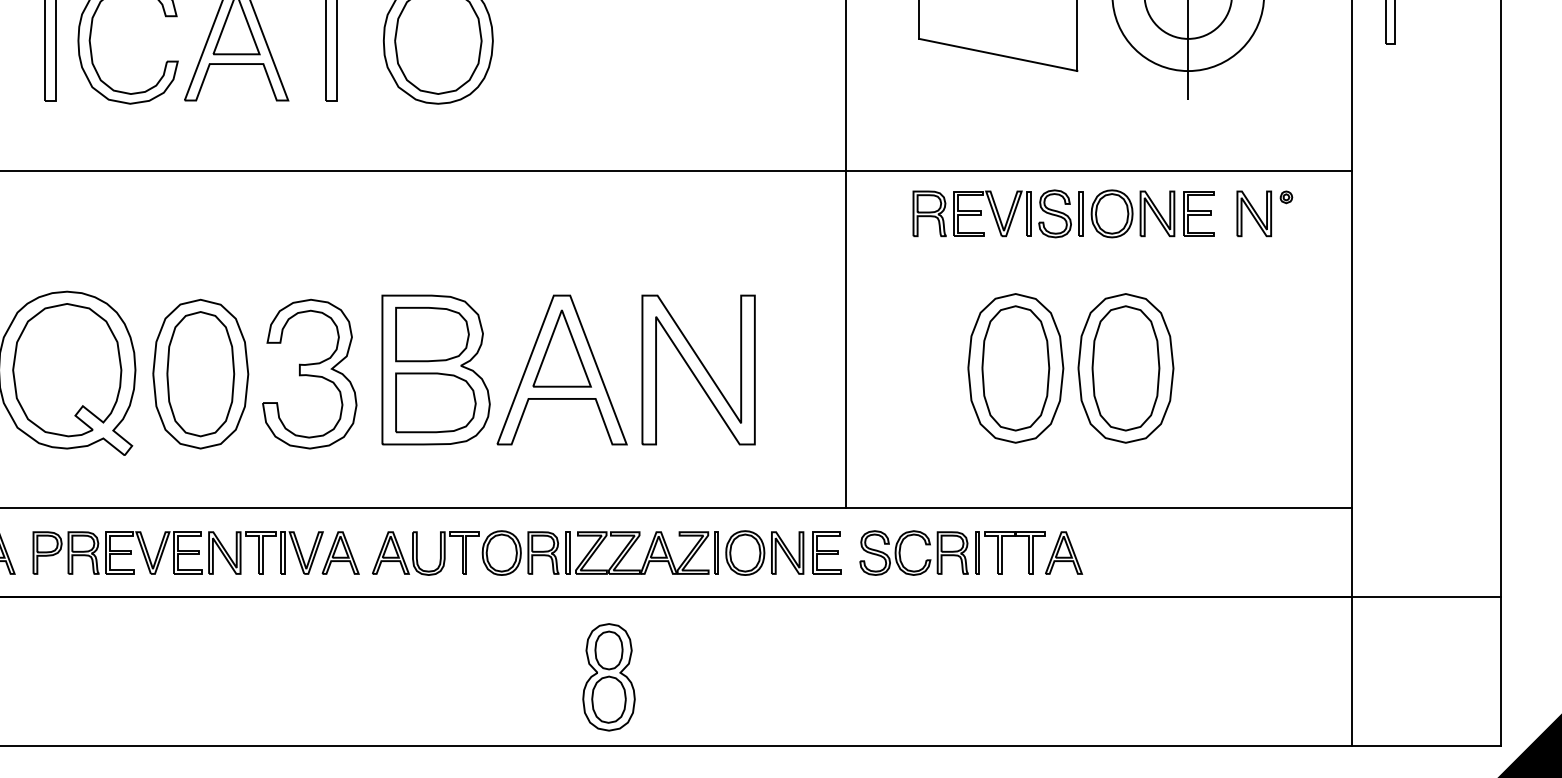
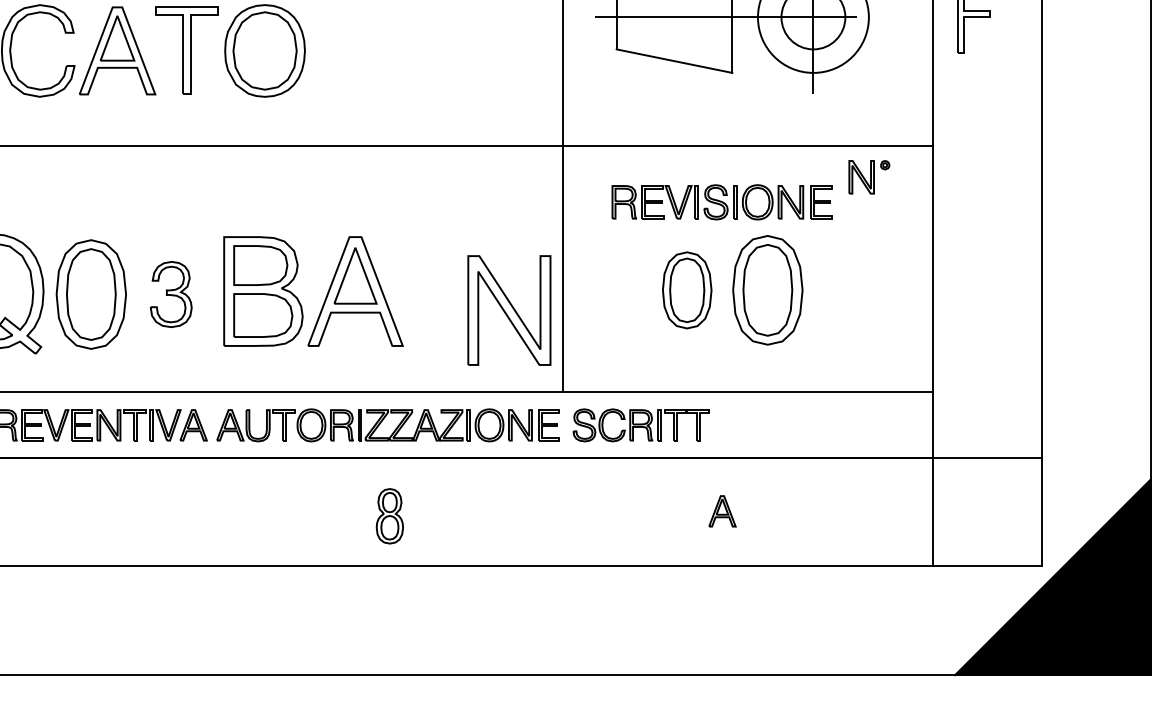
part: (1062, 214) -> (721, 202), moved
part: (1014, 368) -> (686, 290), size x0.7
part: (698, 369) -> (509, 310), moved
part: (310, 374) -> (171, 294), size x0.6
part: (1063, 553) -> (722, 511), moved
part: (608, 677) -> (389, 516), size x0.7

